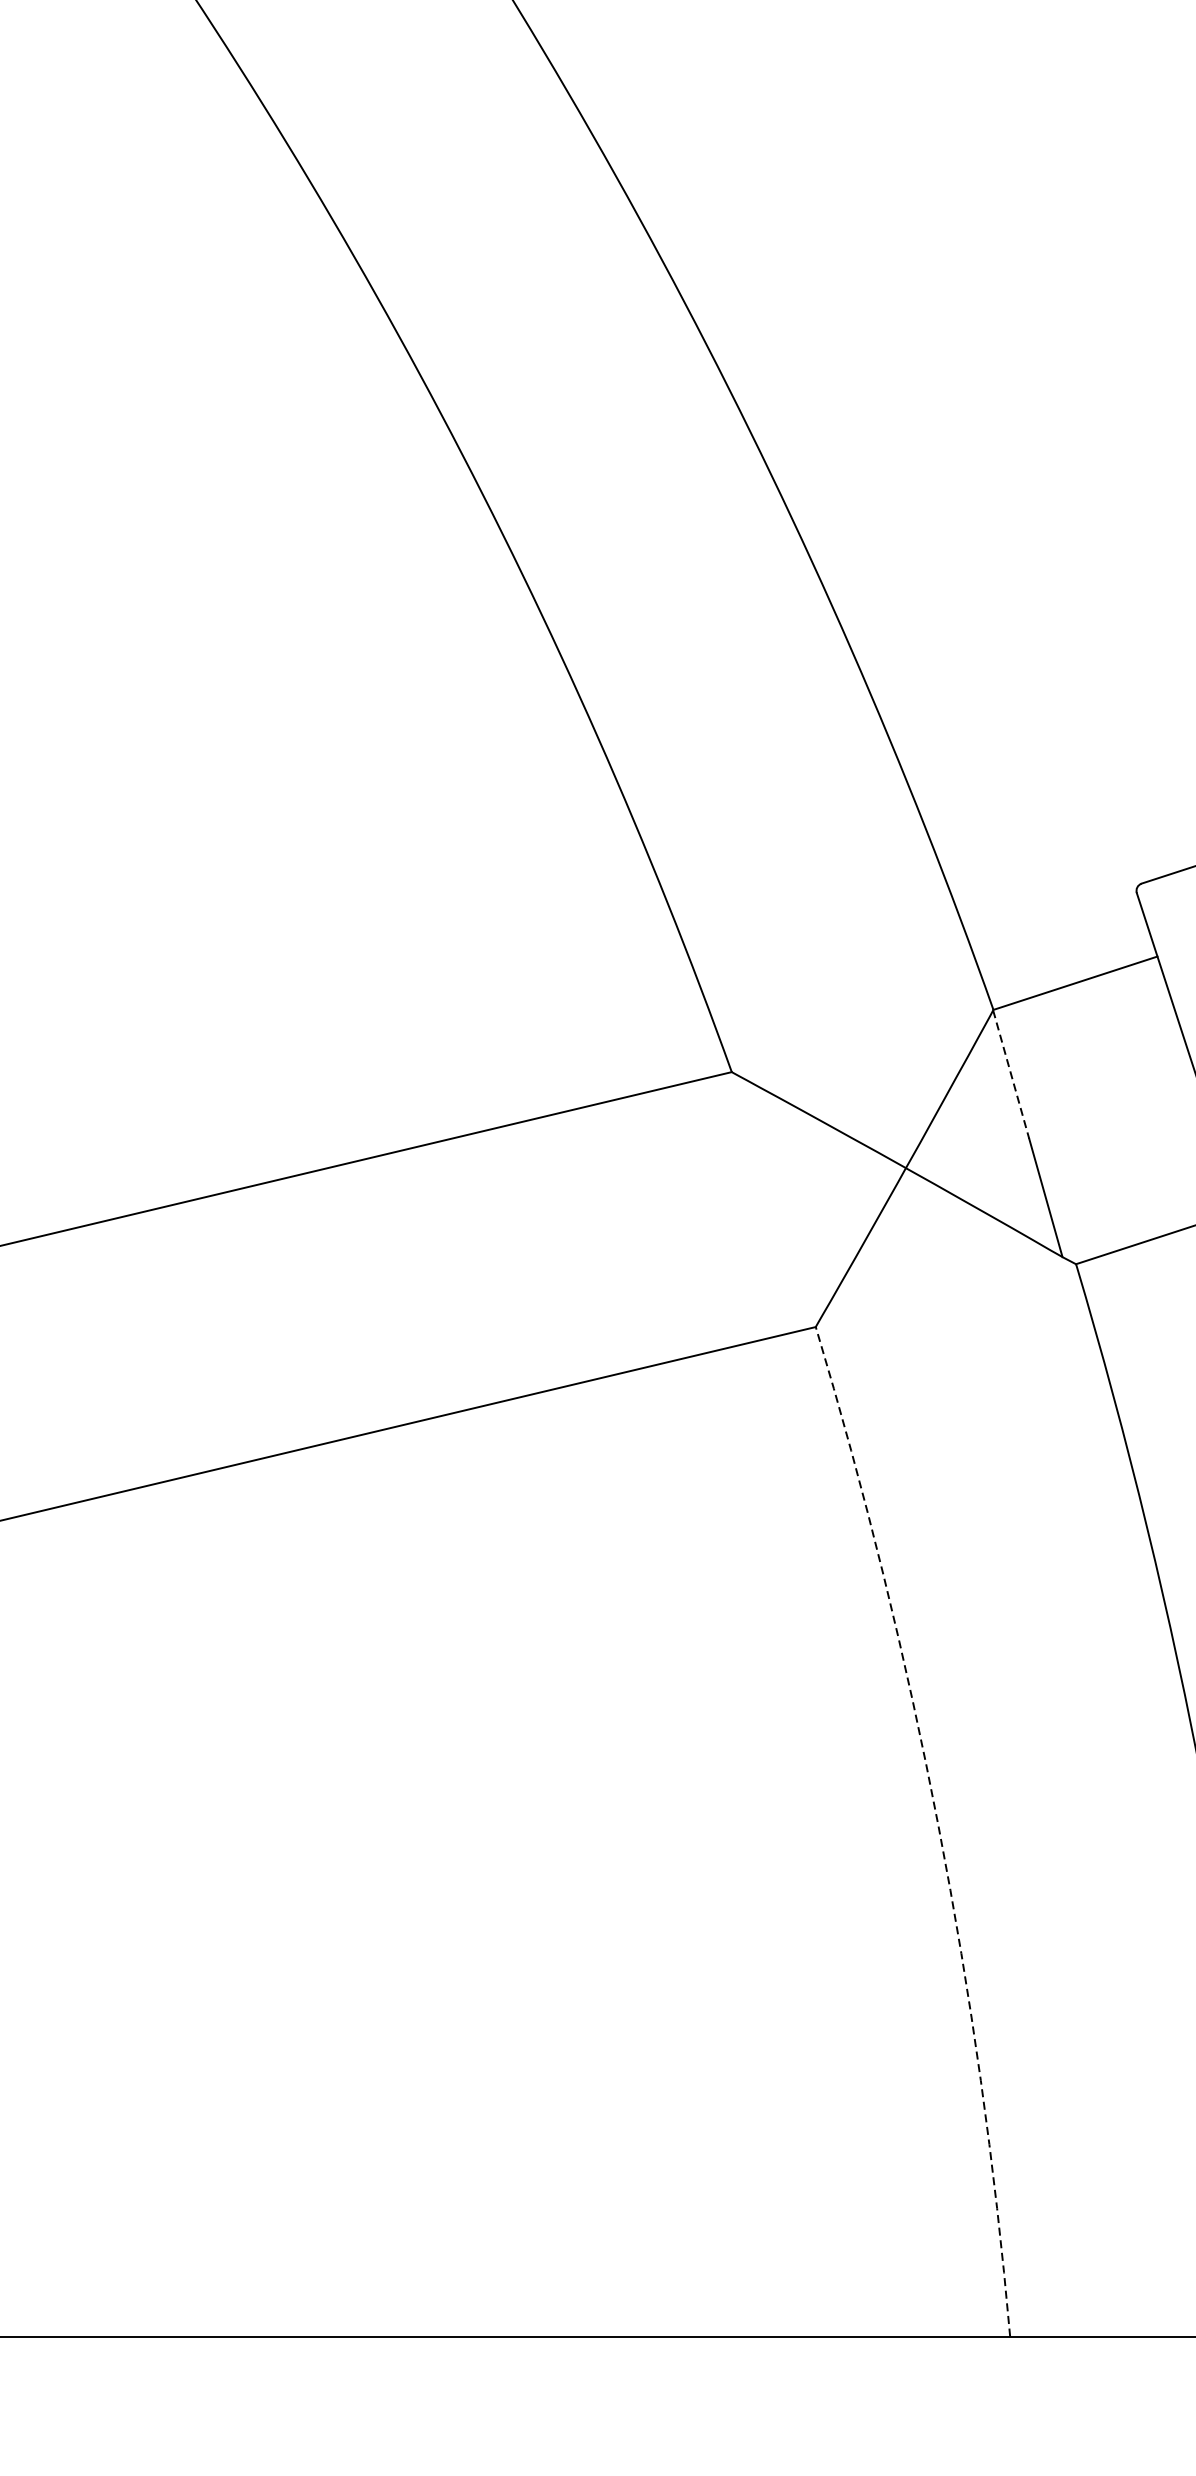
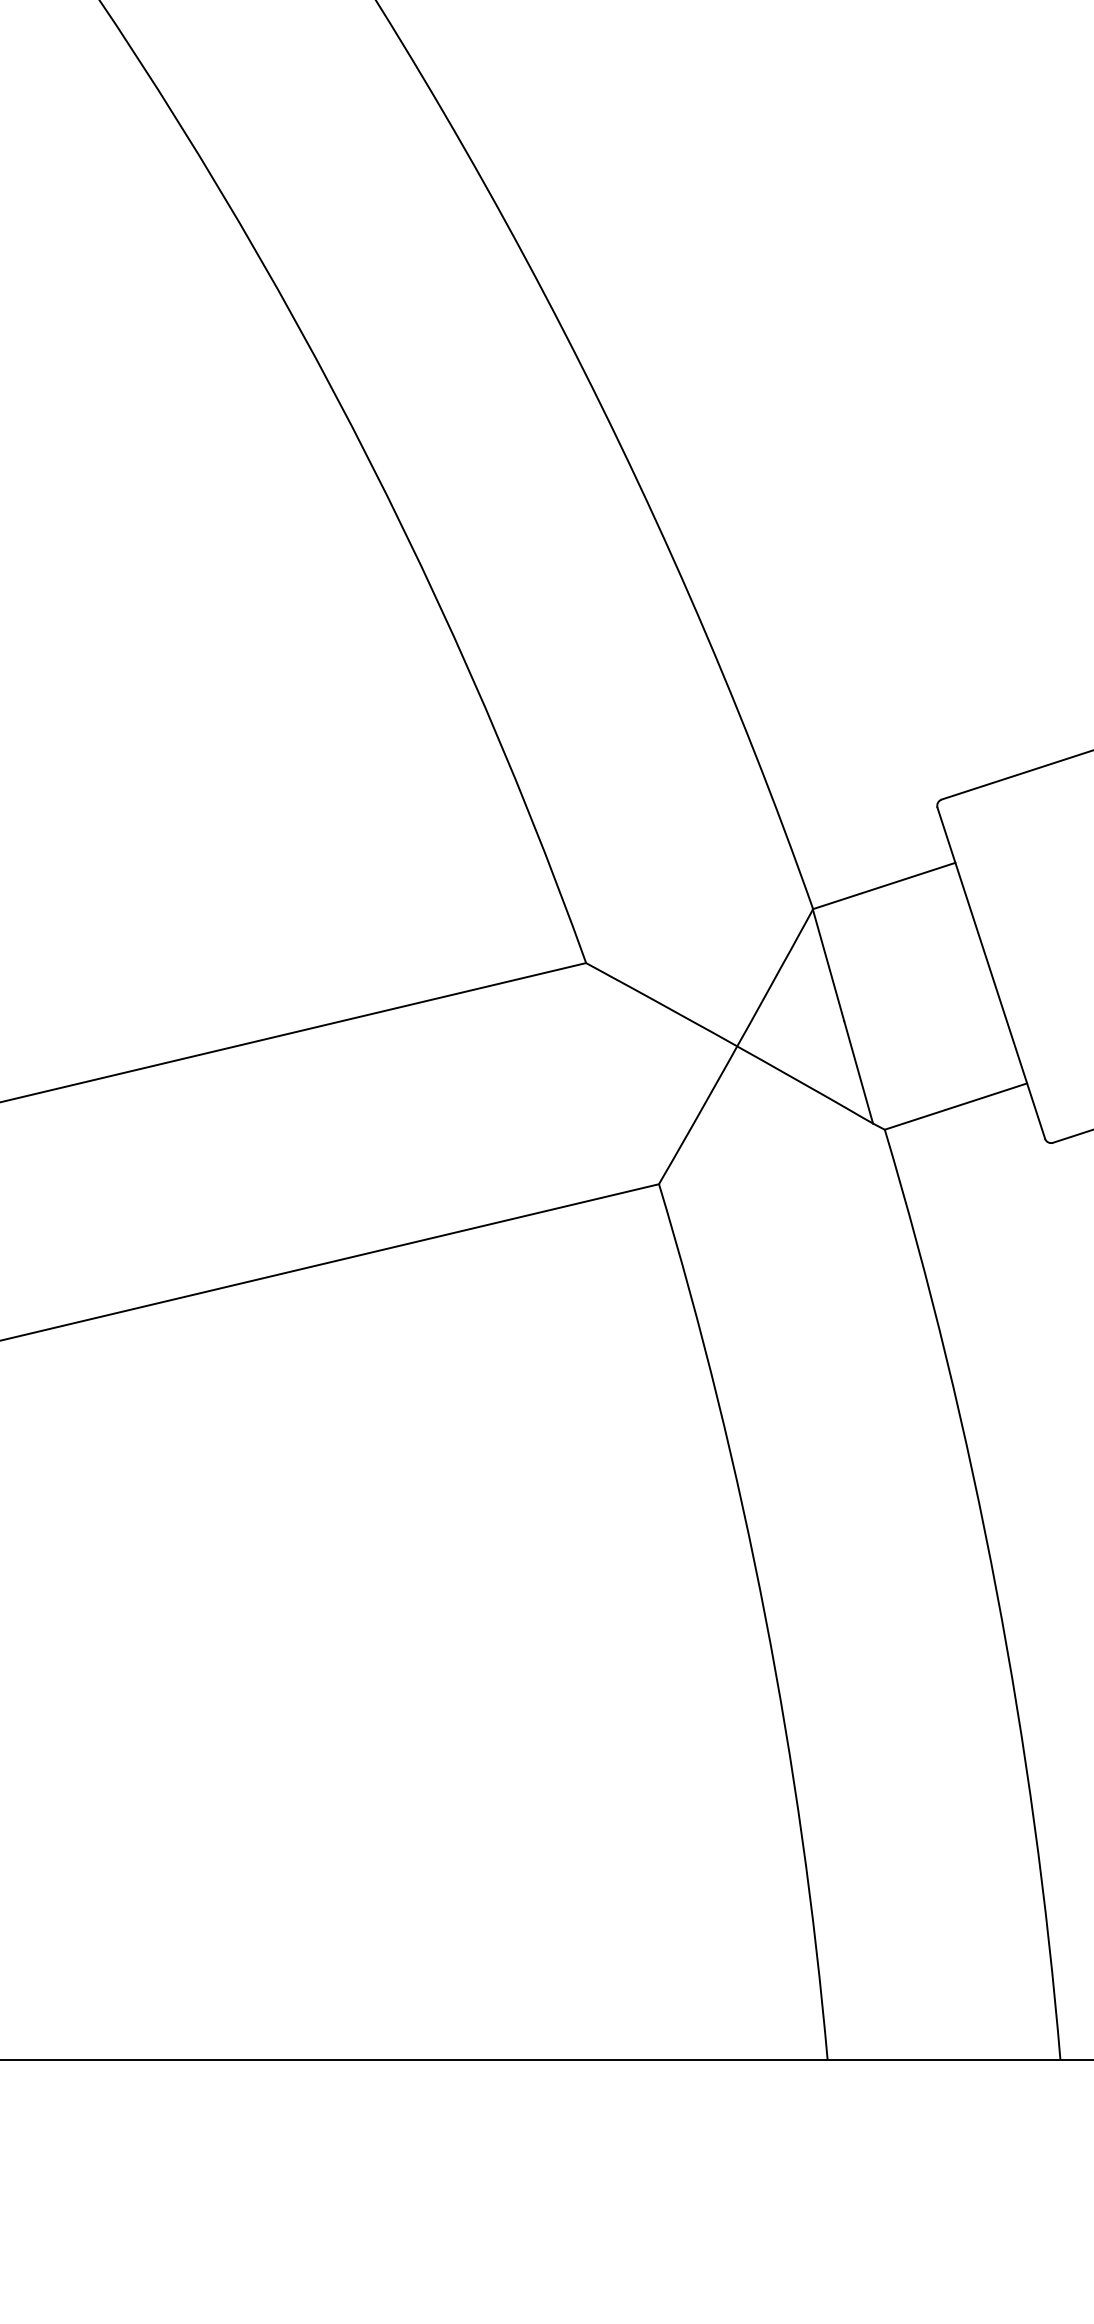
line: (1011, 1074) -> (828, 965), dashed -> solid
arc: (938, 1826) -> (765, 1617), dashed -> solid

